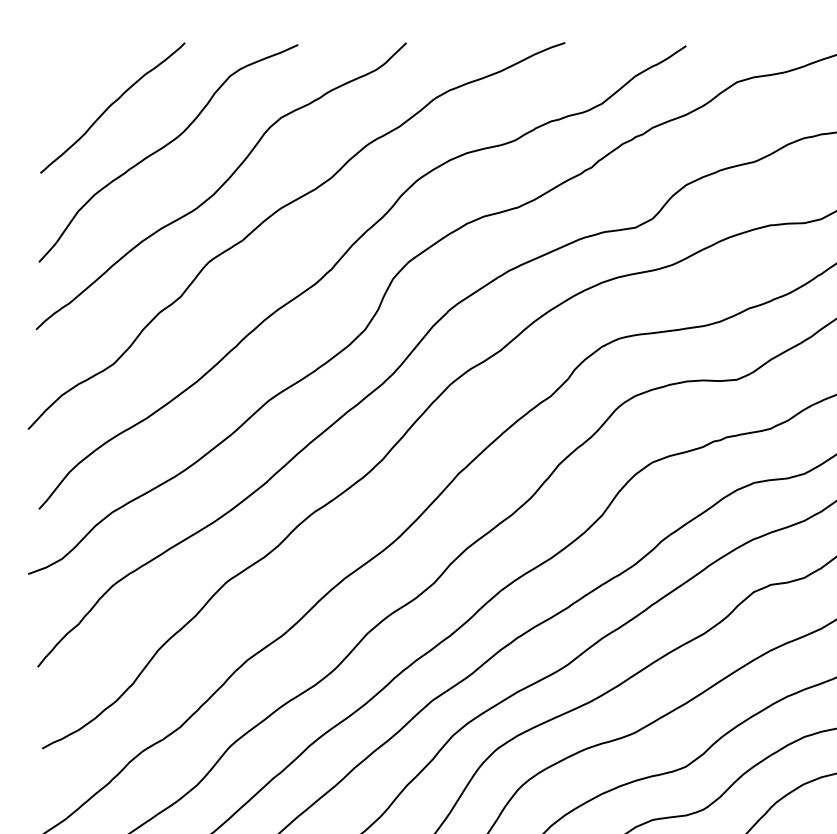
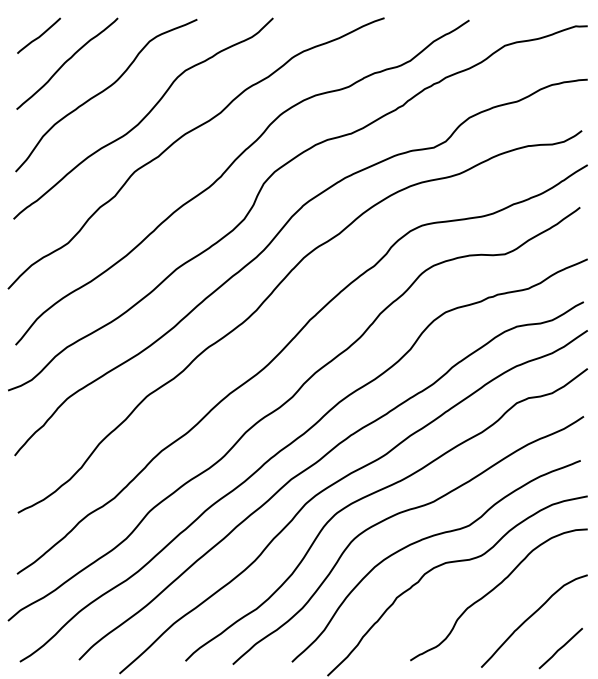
curve: (73, 67) -> (39, 35), added

